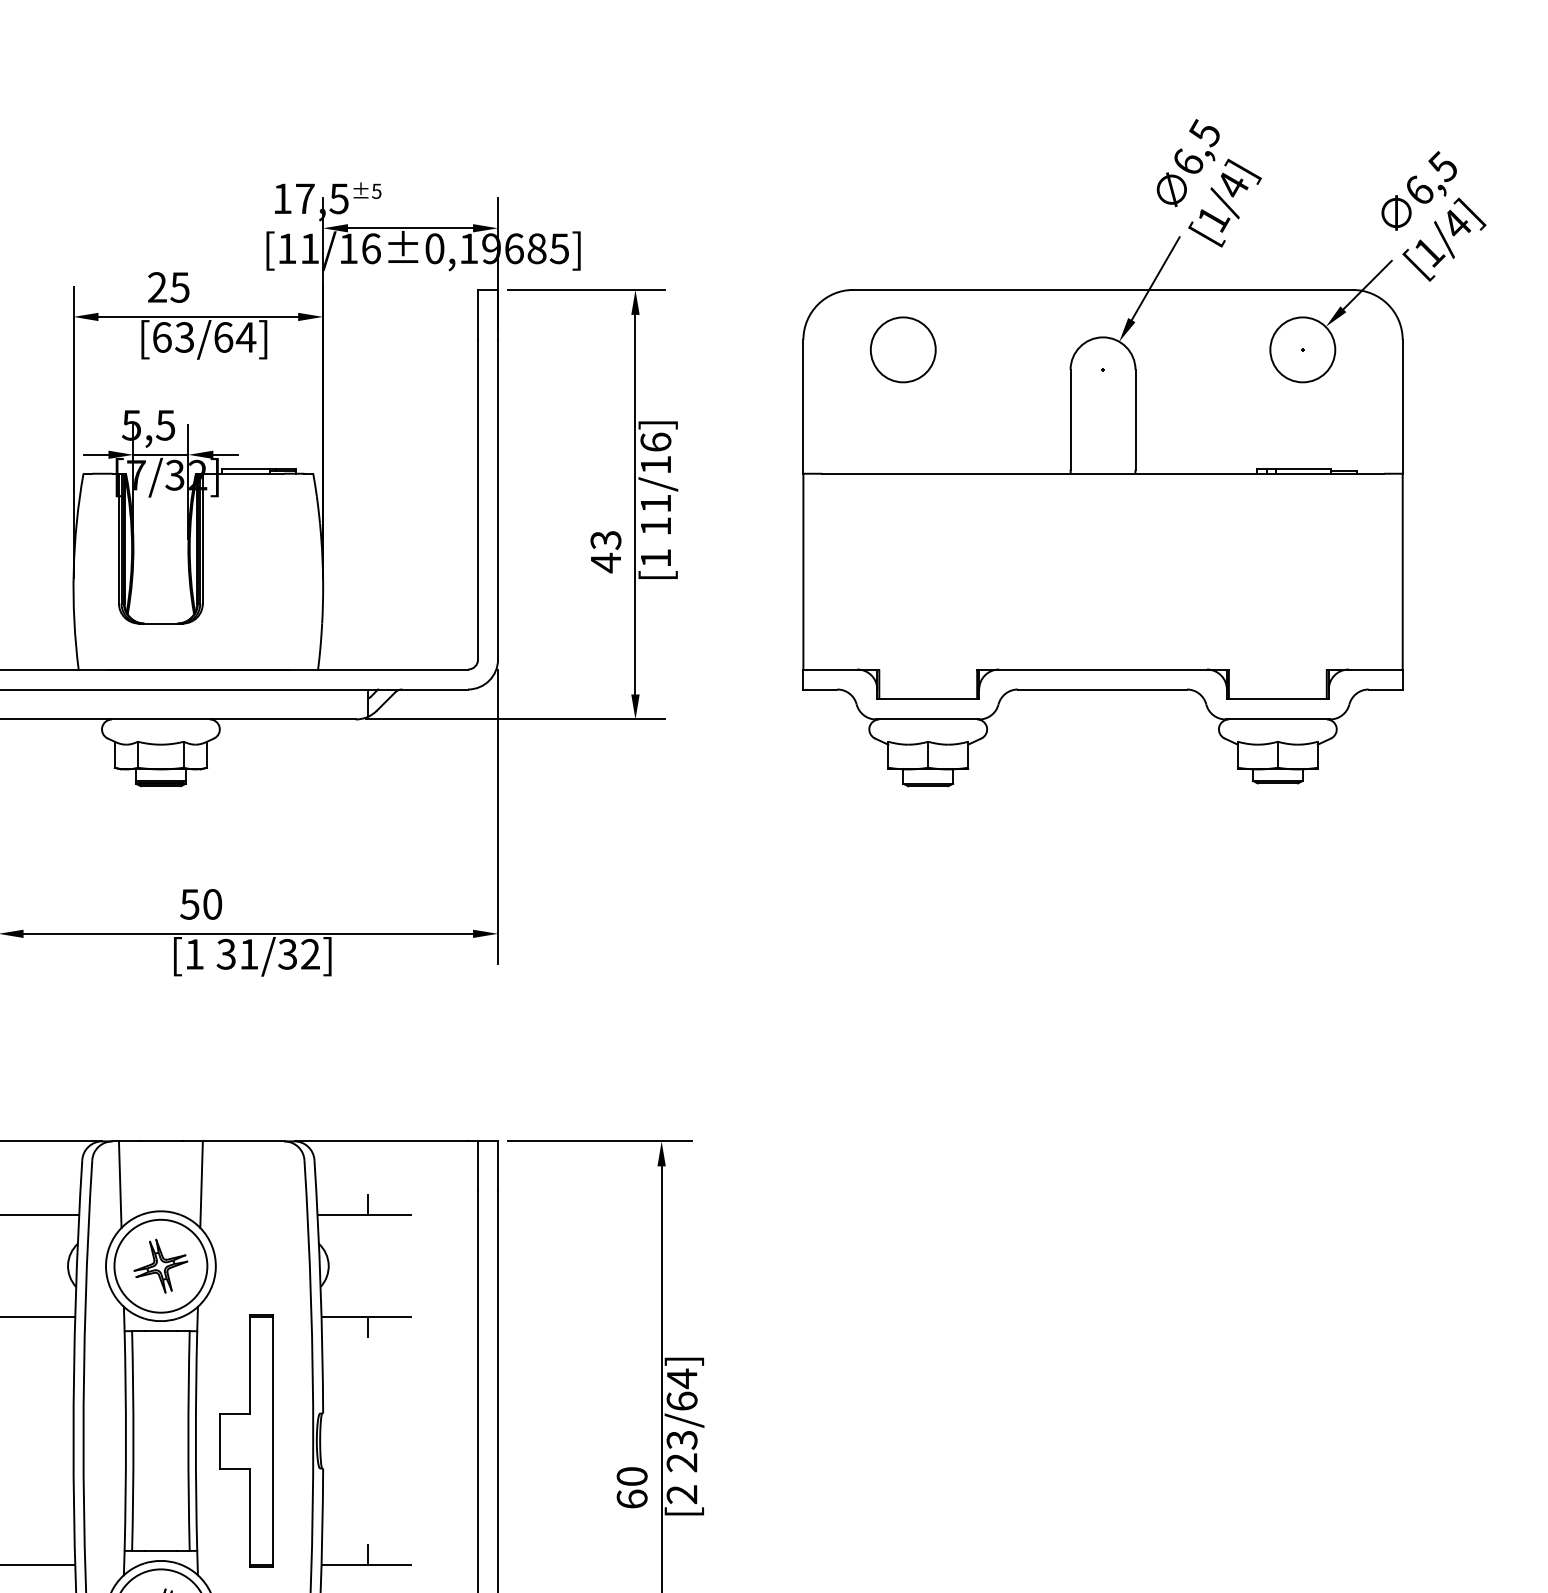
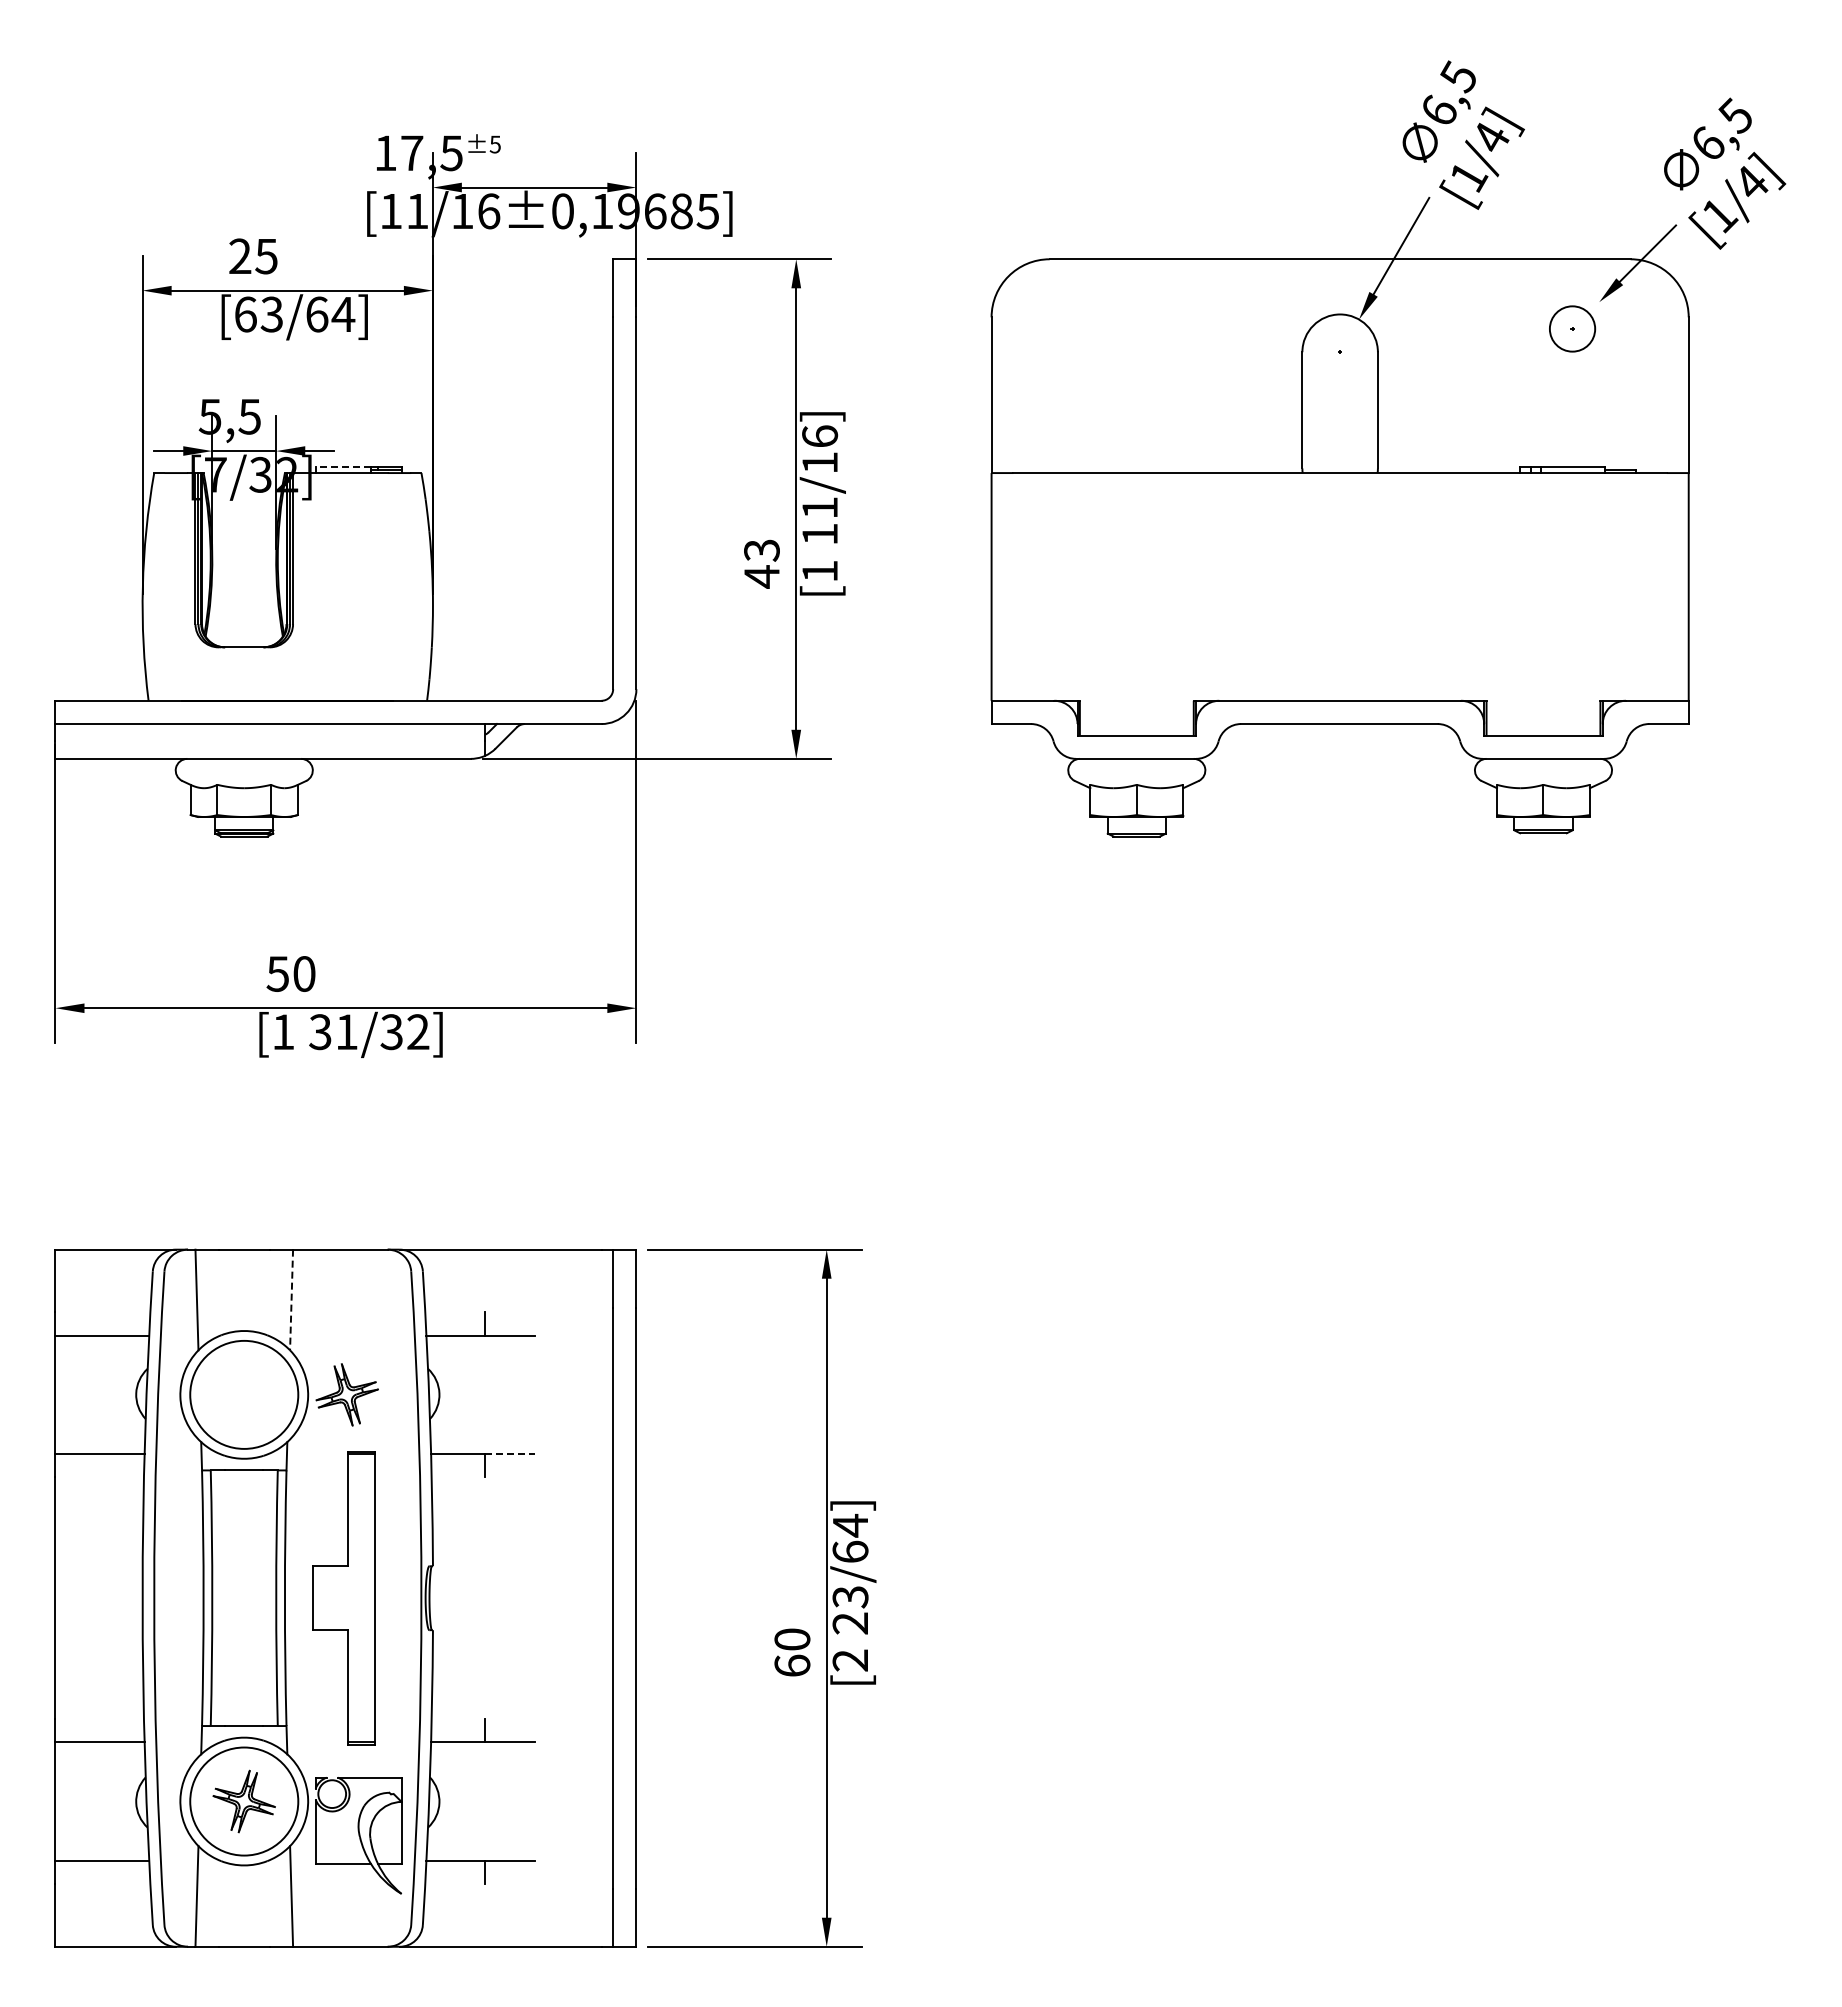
circle: (903, 349) -> (1107, 328), removed
circle: (1302, 349) -> (1572, 328), size x0.6
line: (246, 468) -> (343, 467), solid -> dashed
line: (201, 1185) -> (291, 1300), solid -> dashed
part: (160, 1265) -> (346, 1394), moved
line: (389, 1317) -> (510, 1454), solid -> dashed

